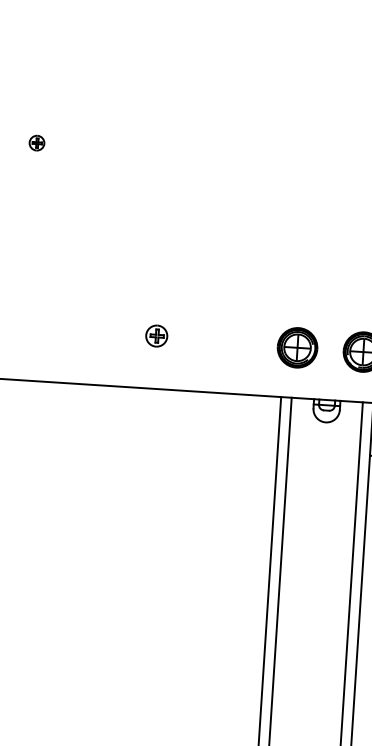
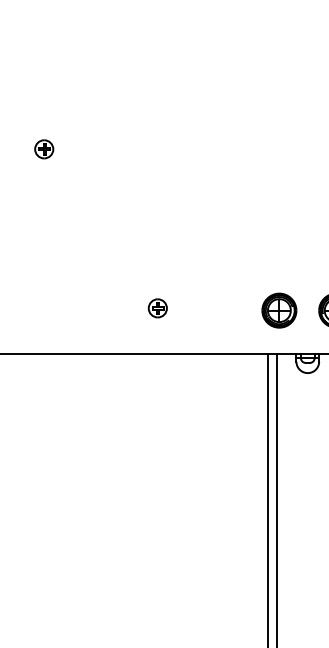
part: (37, 143) -> (44, 149), size x1.43

